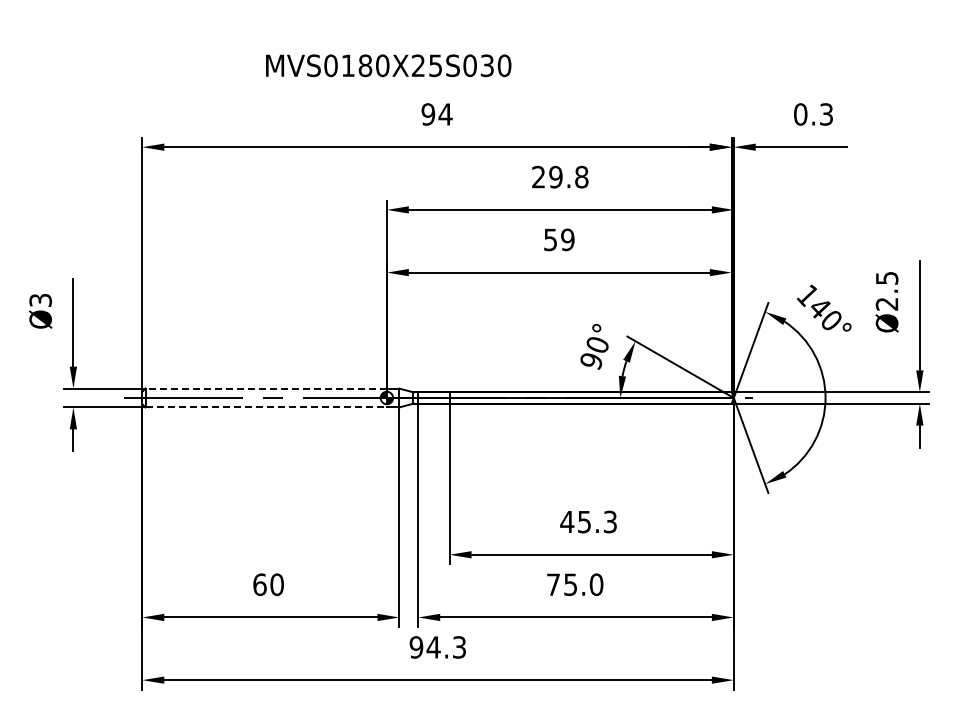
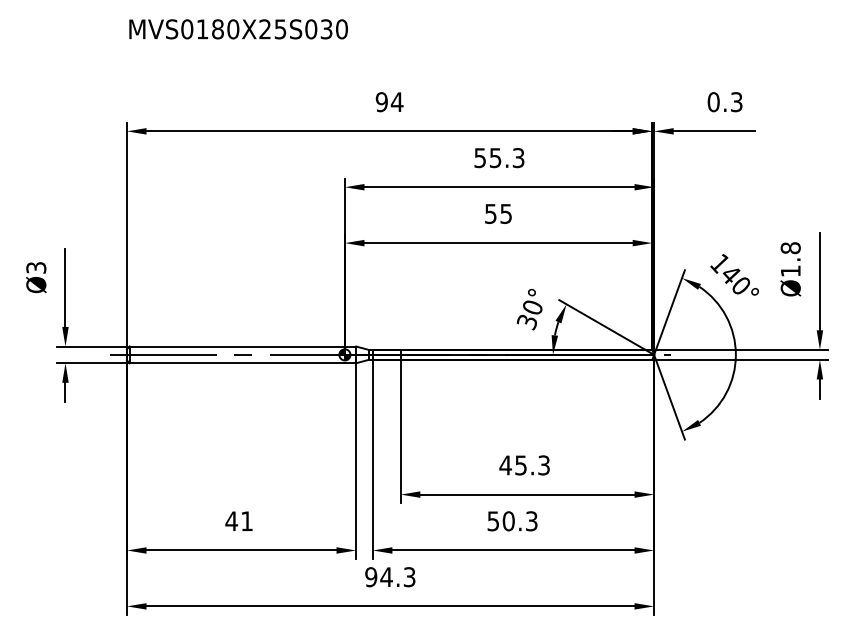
text: (388, 65) -> (238, 29), moved
text: (560, 176) -> (499, 157), 29.8 -> 55.3
text: (567, 239) -> (505, 213), 59 -> 55
text: (886, 290) -> (790, 259), Ø2.5 -> Ø1.8
text: (590, 361) -> (526, 322), 90° -> 30°
line: (266, 388) -> (237, 346), dashed -> solid
line: (266, 407) -> (237, 363), dashed -> solid
text: (267, 584) -> (238, 521), 60 -> 41
text: (575, 584) -> (513, 521), 75.0 -> 50.3

